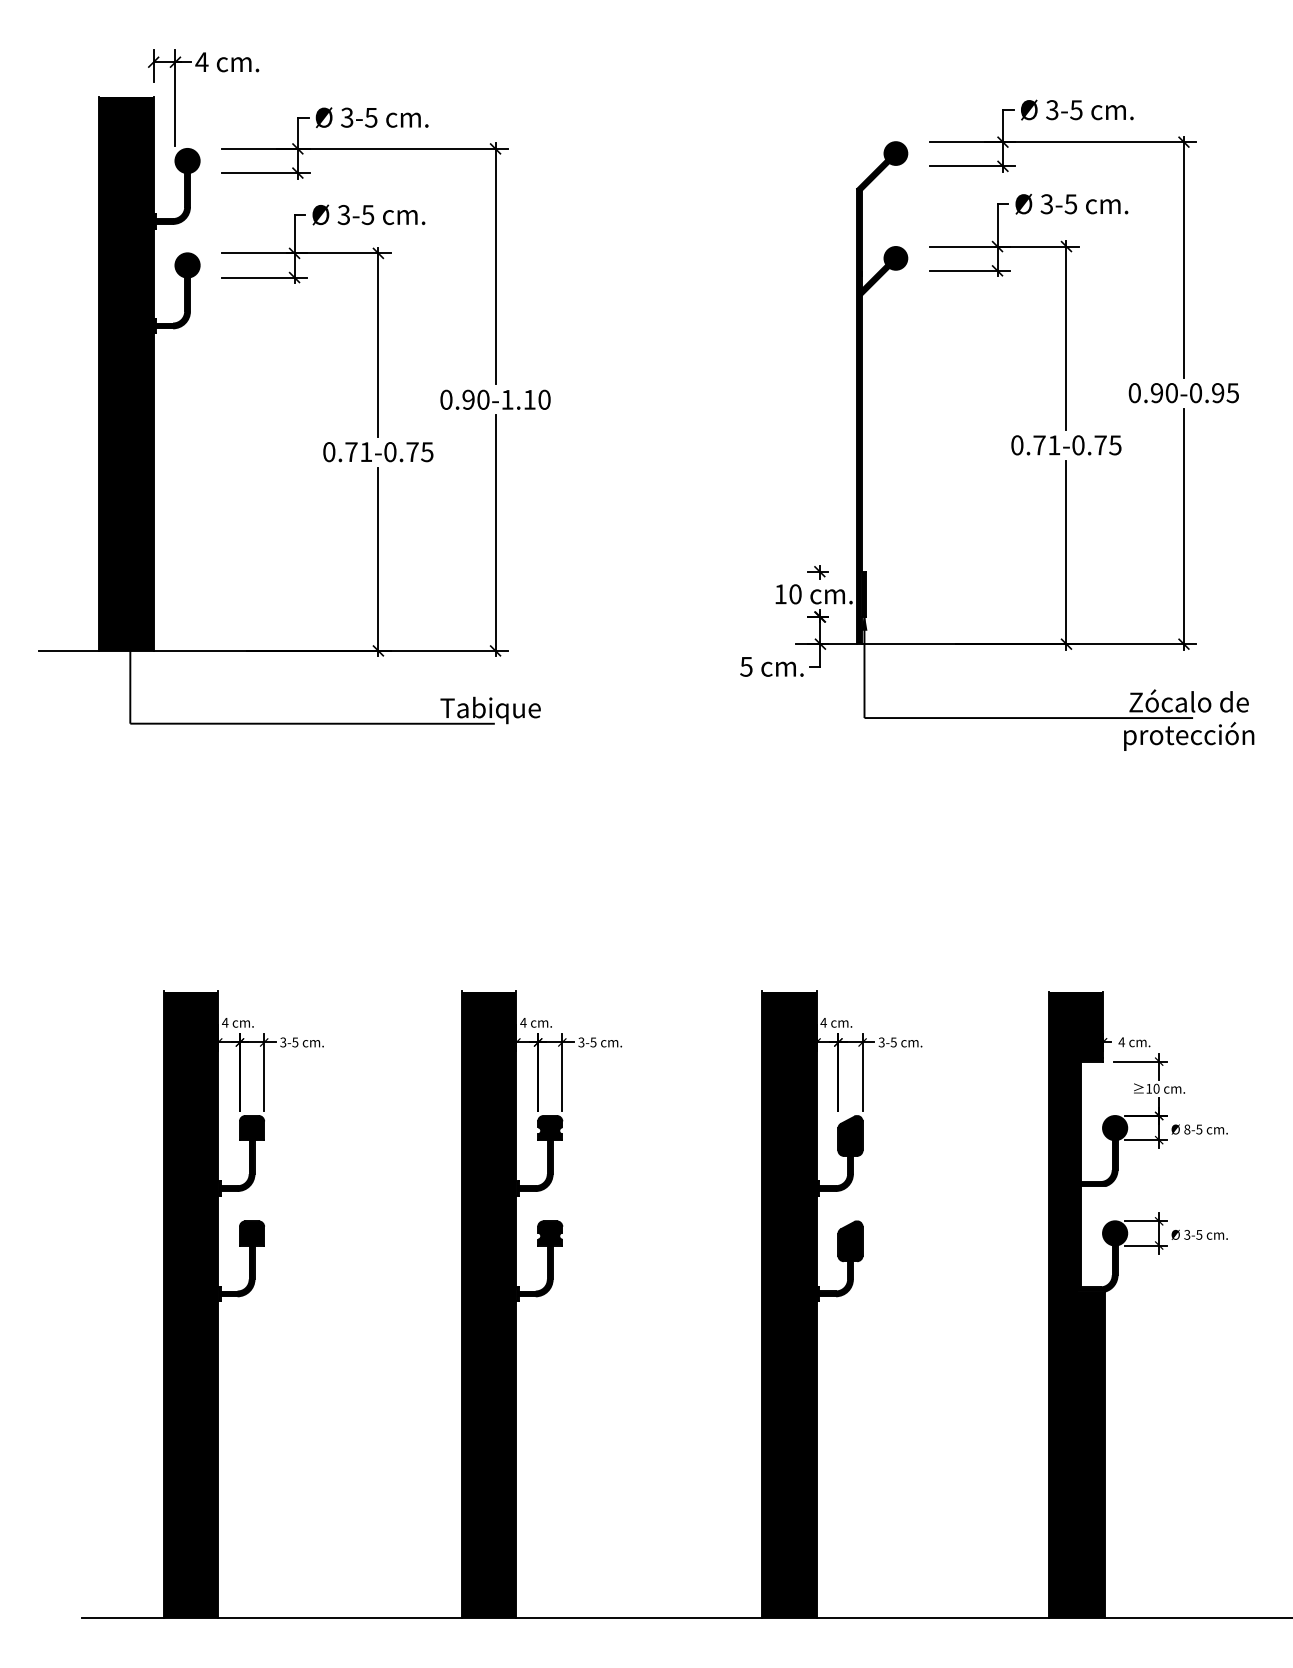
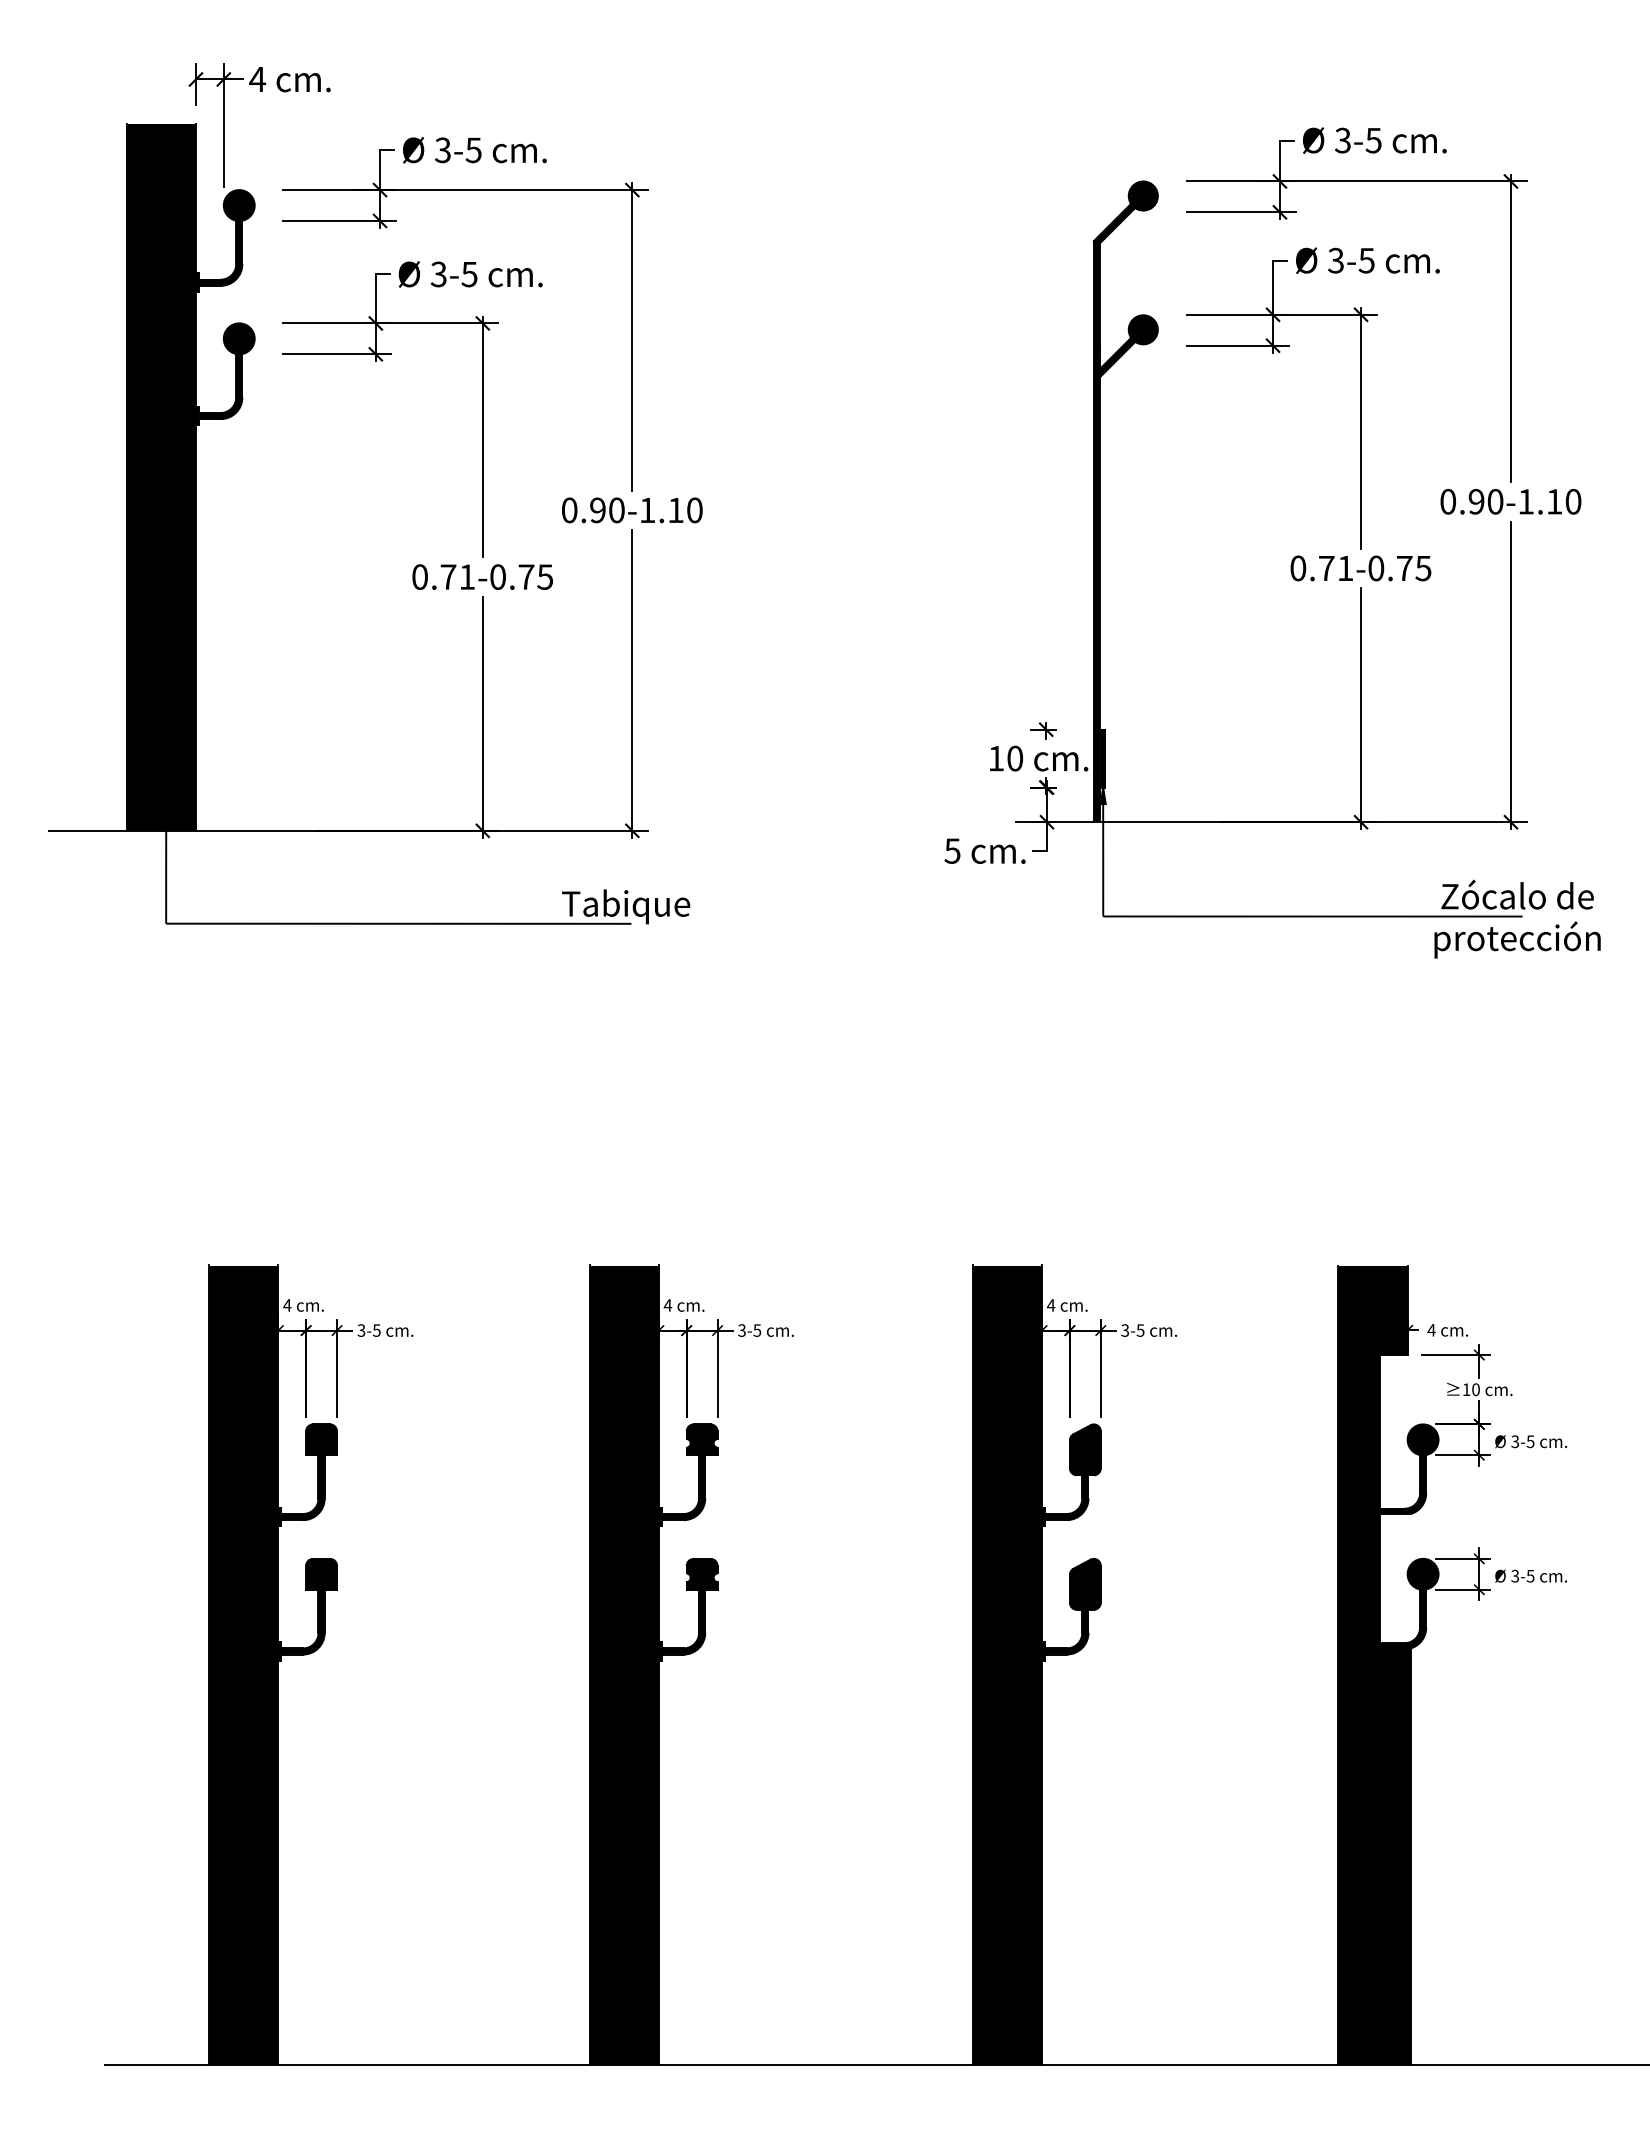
text: (1214, 392) -> (1549, 501), 0.90-0.95 -> 0.90-1.10
text: (1187, 1129) -> (1515, 1441), 8-5 -> 3-5

